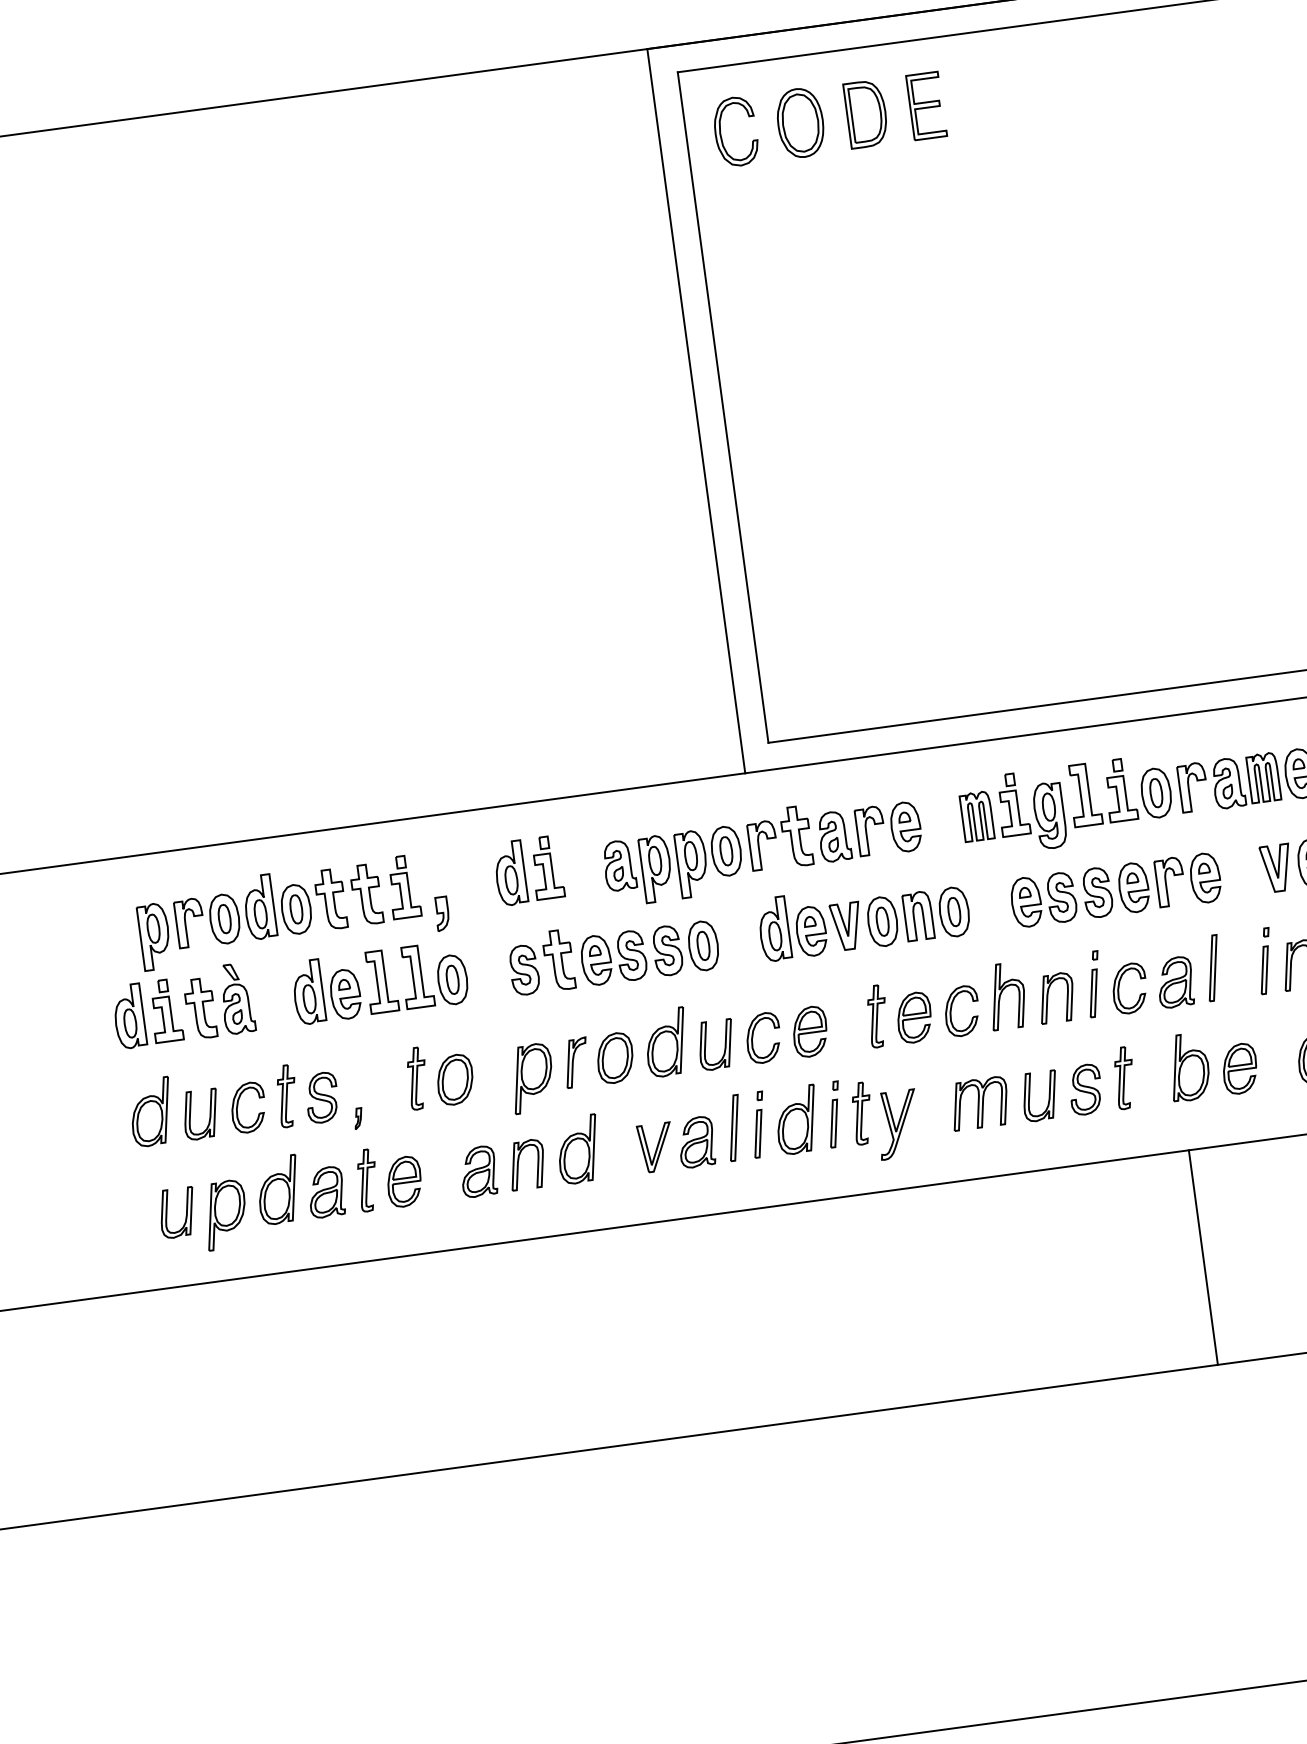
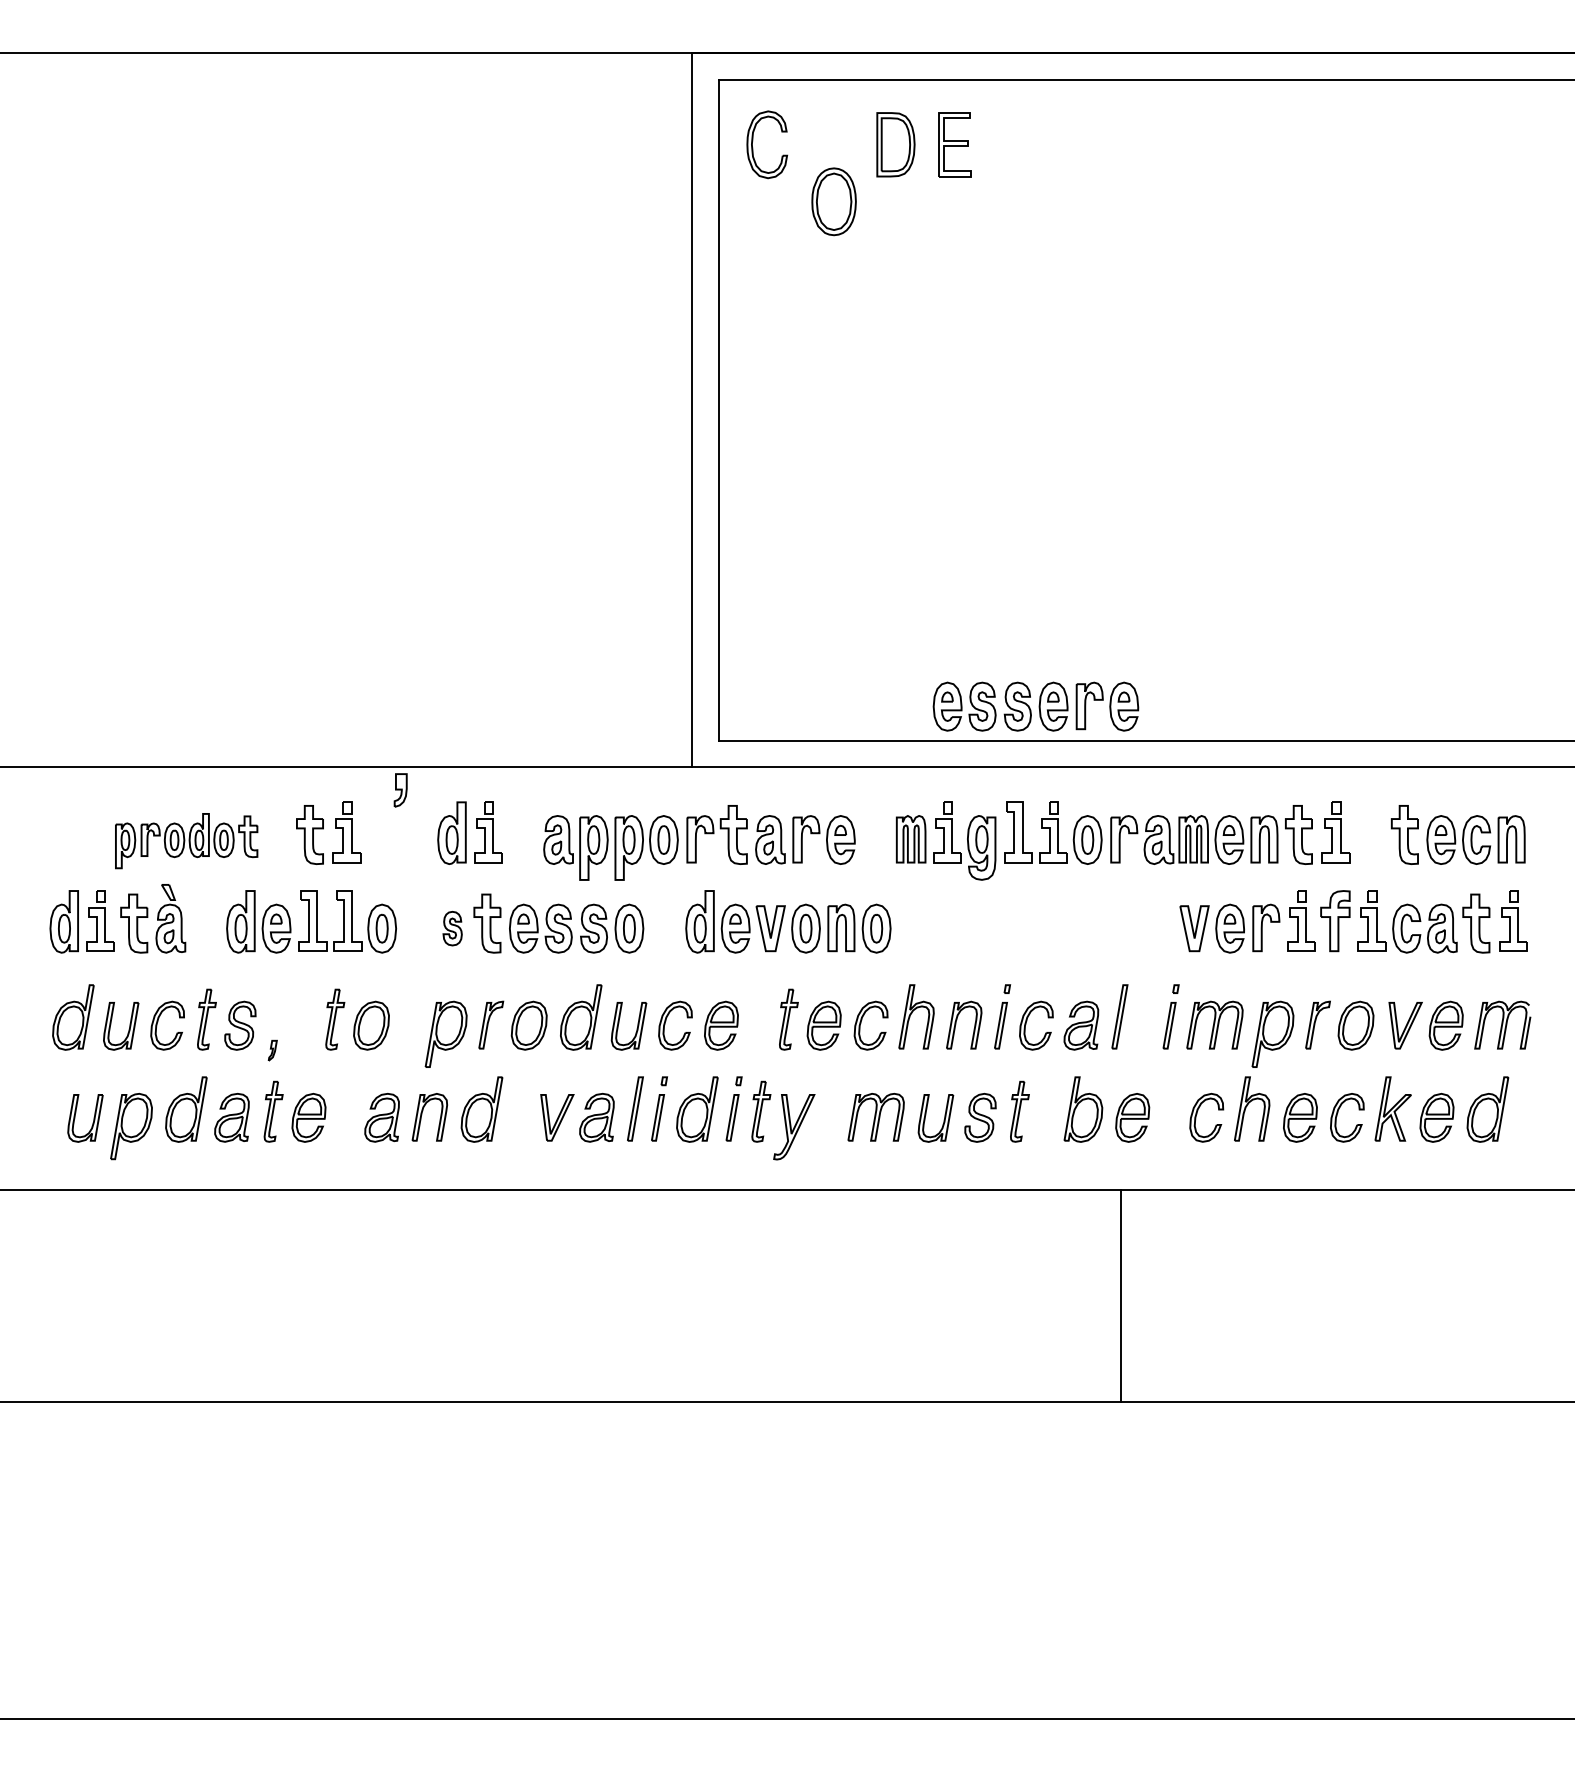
part: (799, 122) -> (833, 201), moved
part: (1115, 890) -> (1035, 706), moved
part: (442, 913) -> (400, 790), moved
part: (242, 917) -> (186, 840), size x0.7
part: (524, 970) -> (452, 928), size x0.7
line: (1203, 1257) -> (1121, 1295), moved

